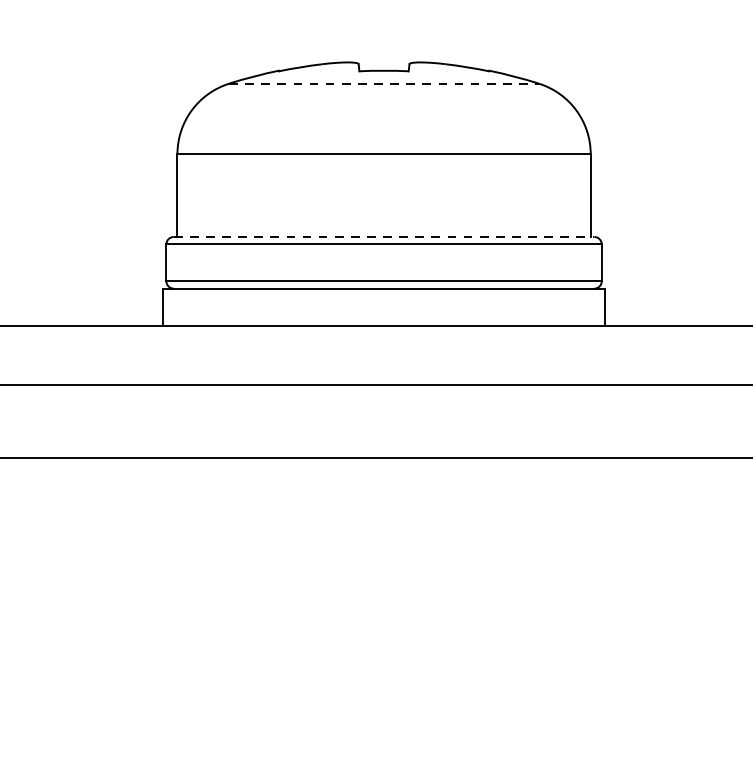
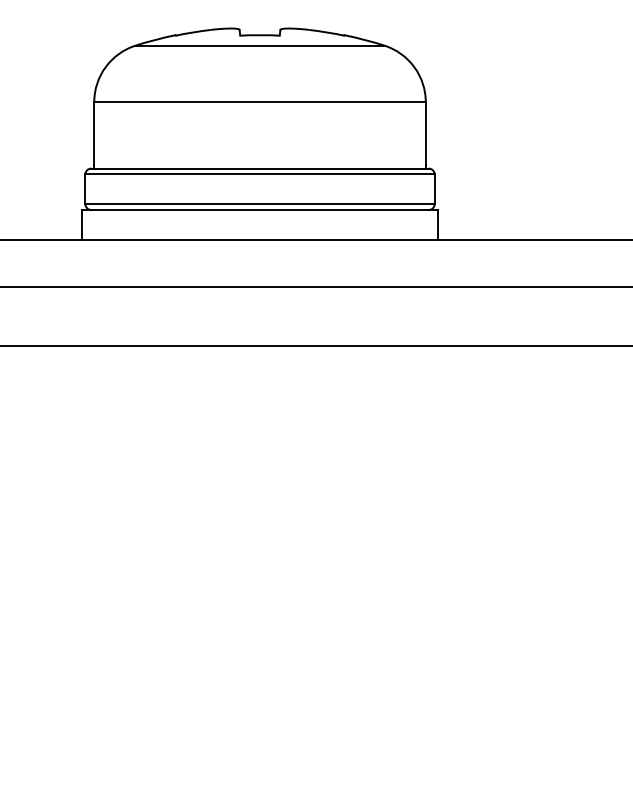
line: (384, 83) -> (260, 45), dashed -> solid
line: (384, 236) -> (260, 168), dashed -> solid

